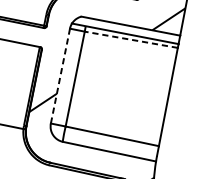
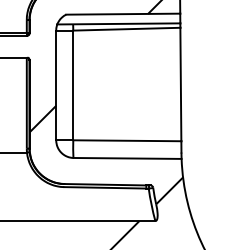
line: (130, 39) -> (126, 29), dashed -> solid
line: (60, 76) -> (56, 85), dashed -> solid

